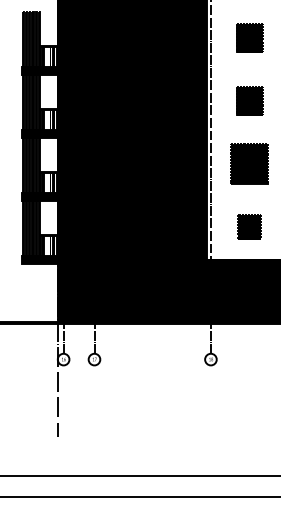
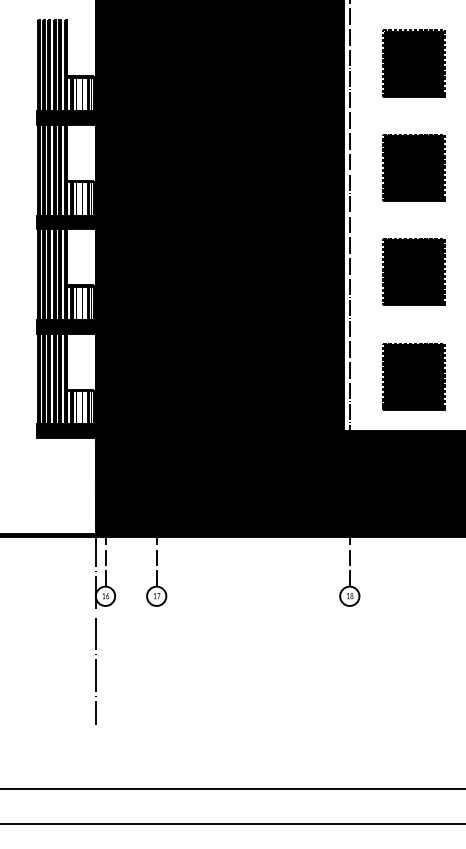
part: (249, 37) -> (413, 62), size x1.43
part: (249, 100) -> (413, 166), size x1.43
part: (249, 226) -> (413, 375), size x1.67

